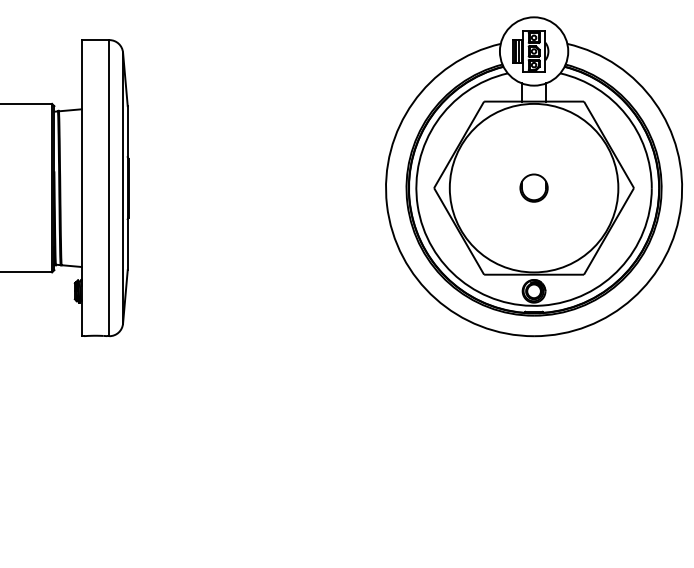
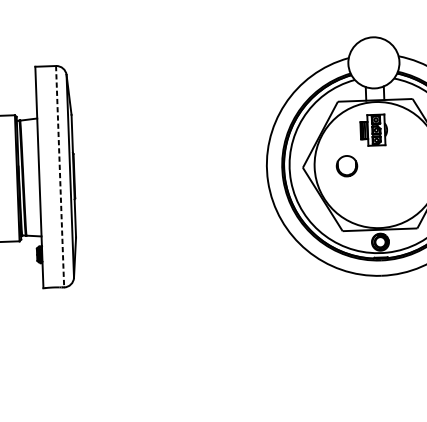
part: (530, 51) -> (373, 130), moved
circle: (533, 187) -> (346, 165), moved
line: (109, 188) -> (60, 176), solid -> dashed

